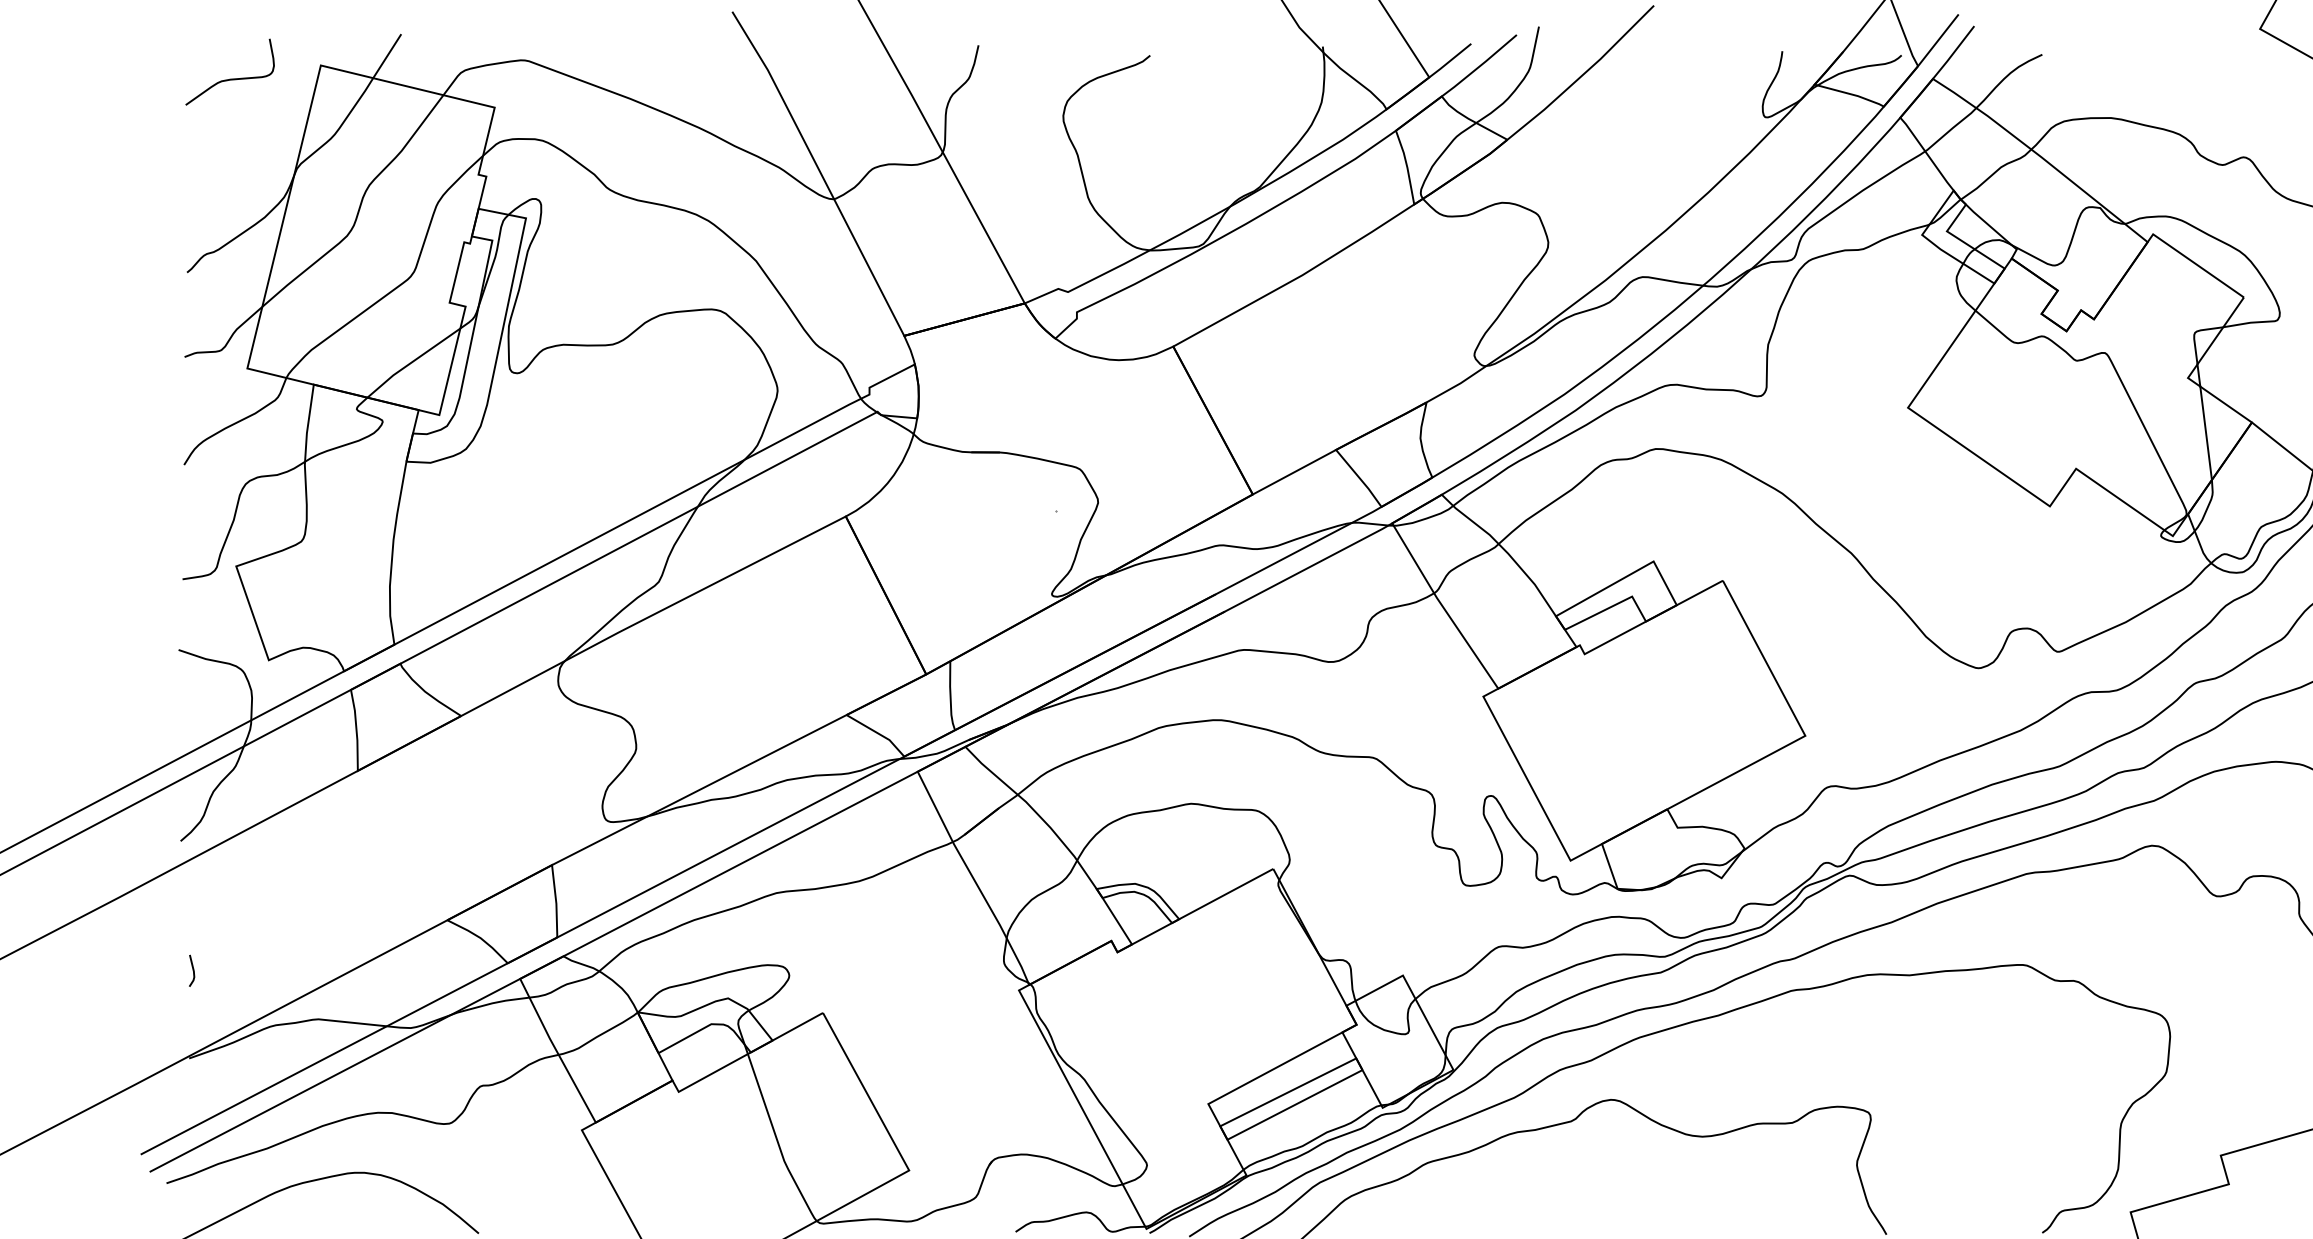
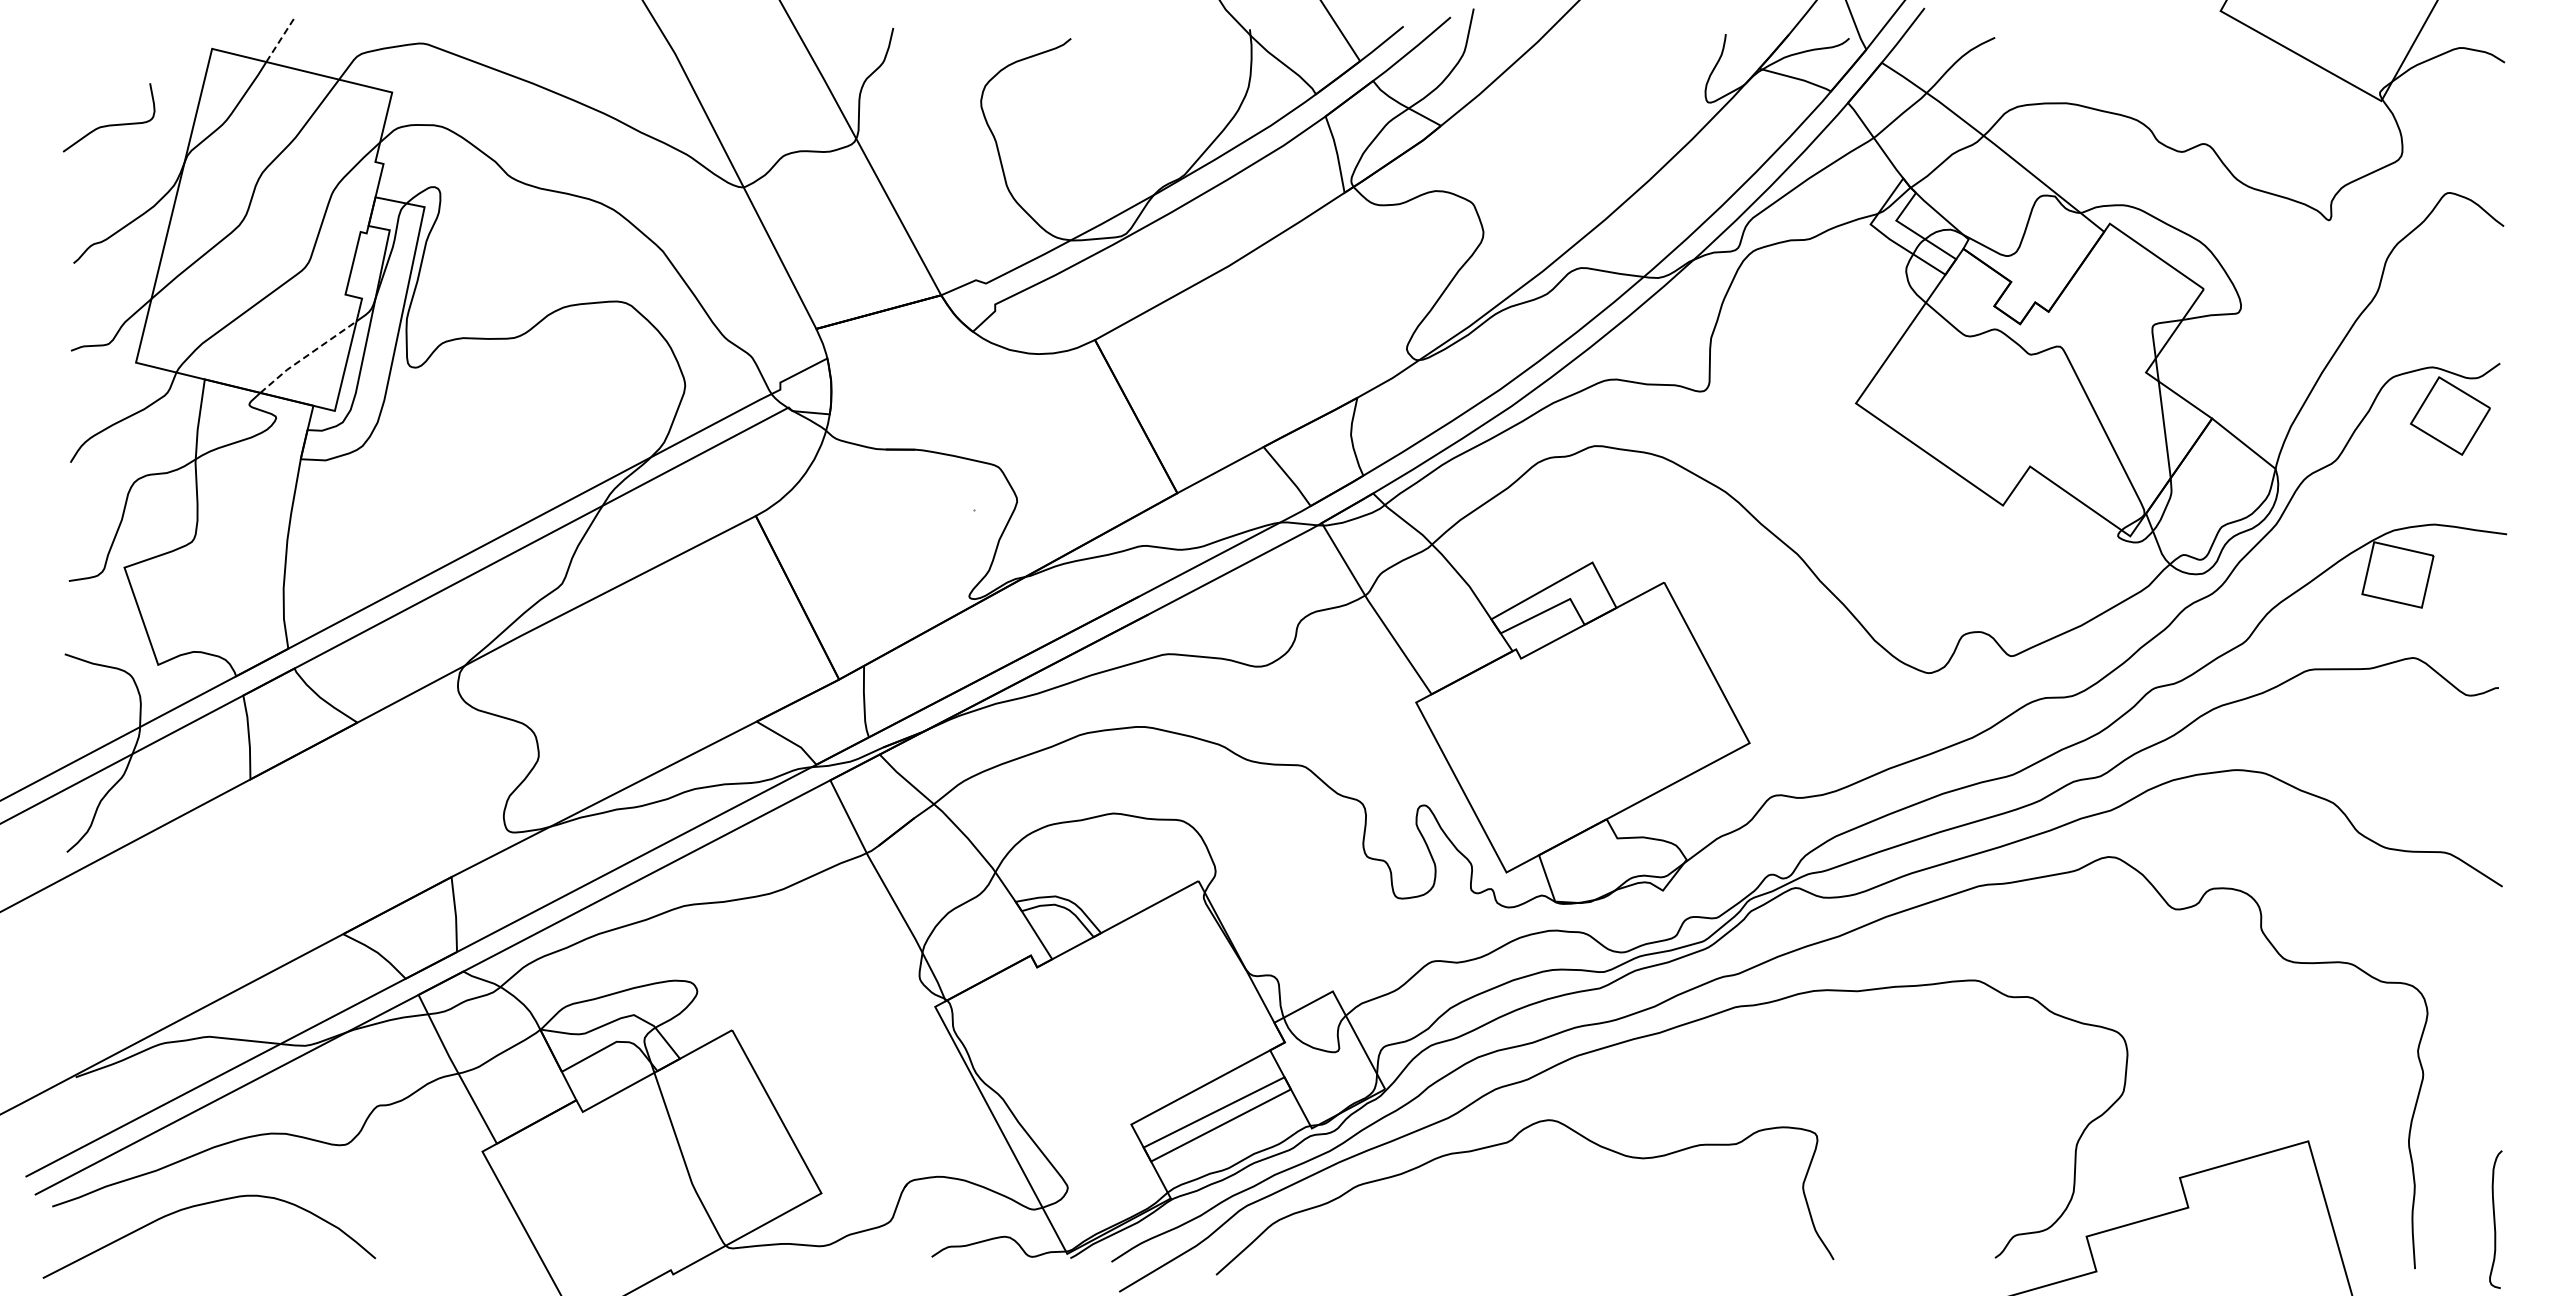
line: (387, 55) -> (281, 38), solid -> dashed
curve: (229, 78) -> (108, 124), moved
line: (411, 362) -> (306, 356), solid -> dashed
line: (192, 970) -> (79, 986), removed

